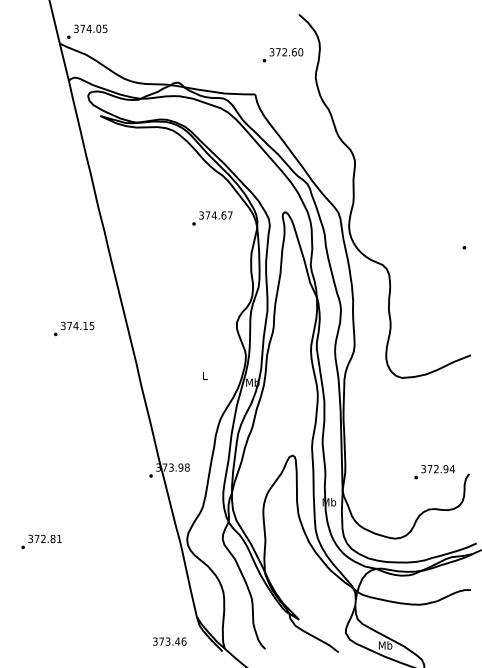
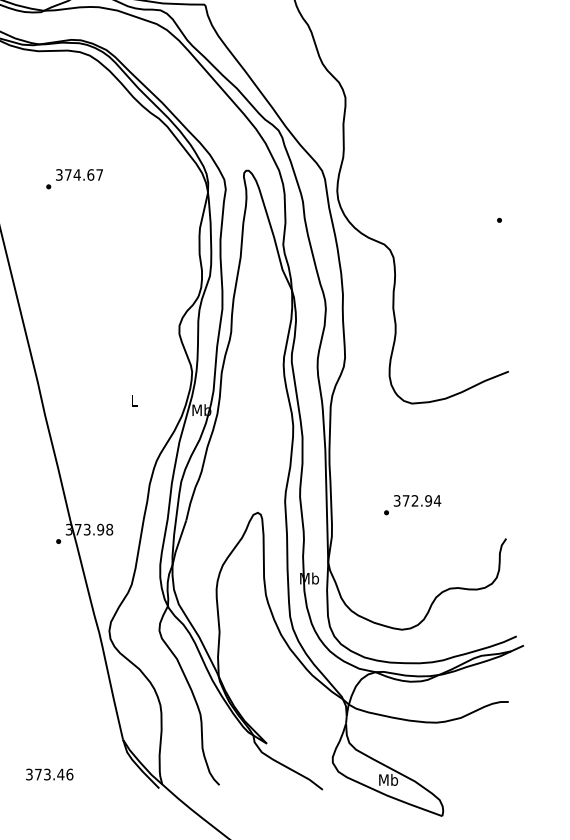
text: (212, 218) -> (74, 179), moved
text: (434, 472) -> (412, 505), moved
text: (169, 641) -> (49, 774), moved

